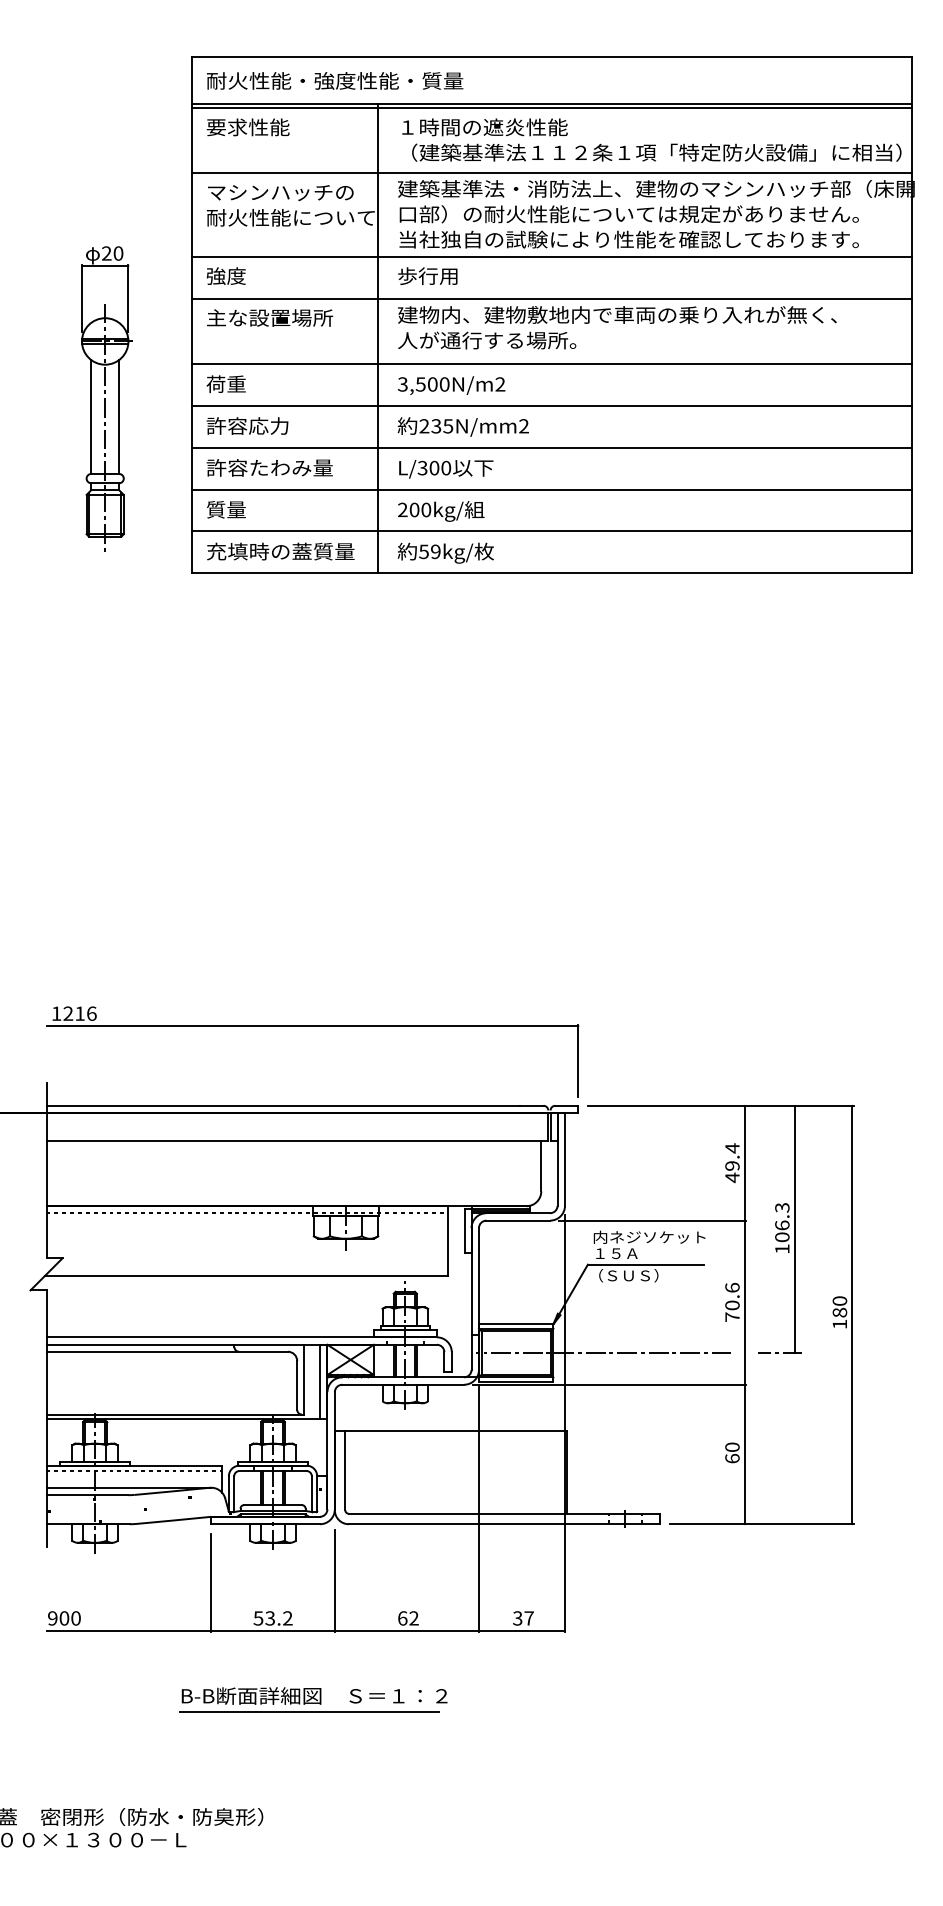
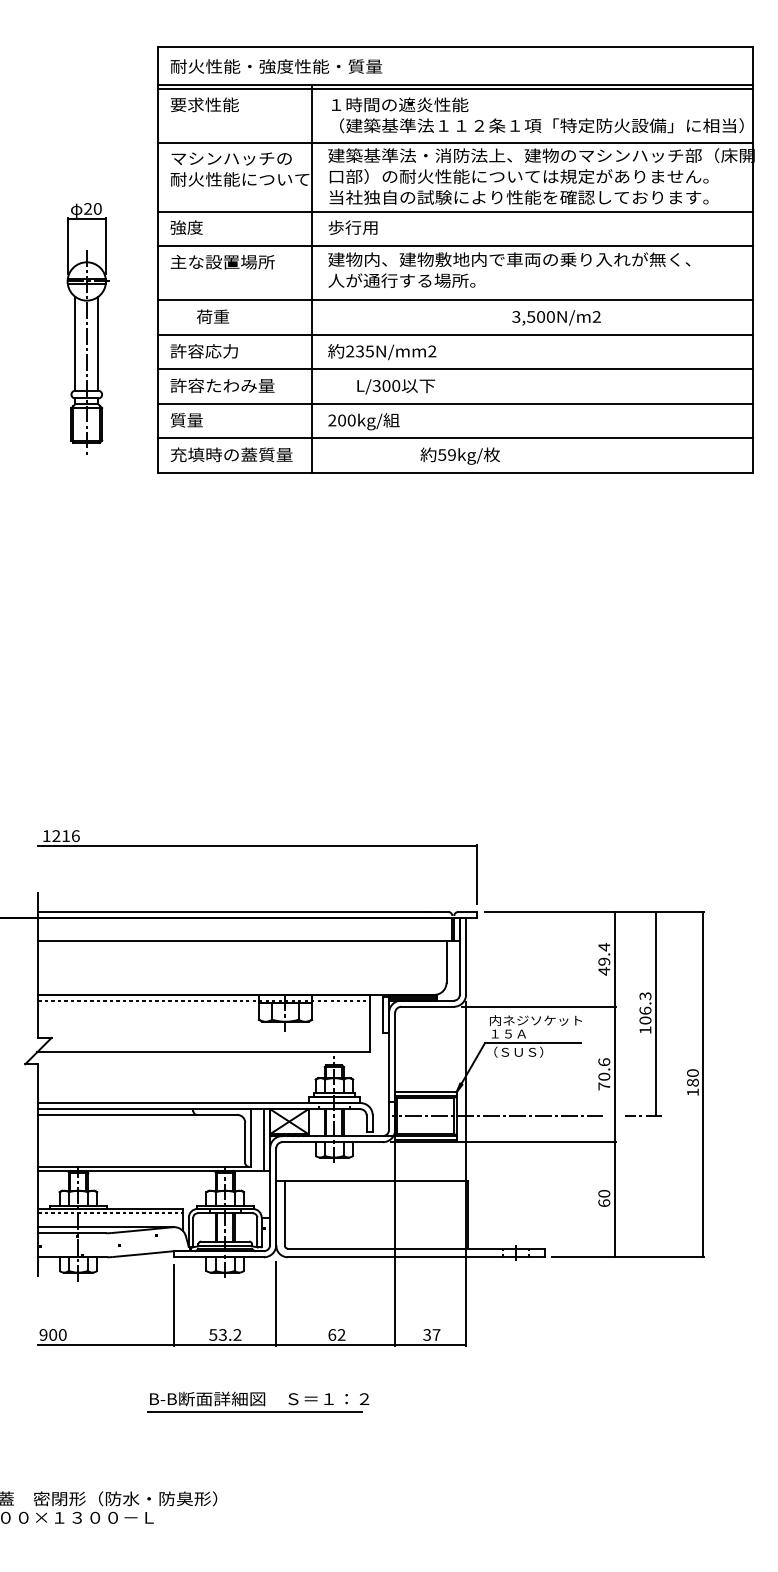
text: (225, 383) -> (212, 316), moved
text: (451, 385) -> (556, 317), moved
text: (446, 469) -> (396, 387), moved
text: (445, 552) -> (459, 455), moved

